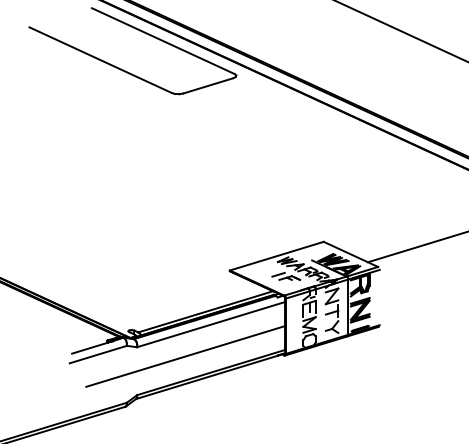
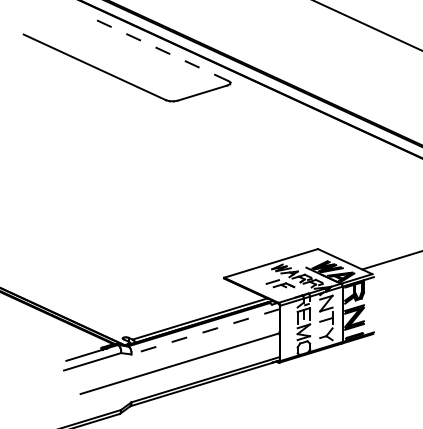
line: (162, 40) -> (156, 47), solid -> dashed
line: (210, 324) -> (204, 331), solid -> dashed

